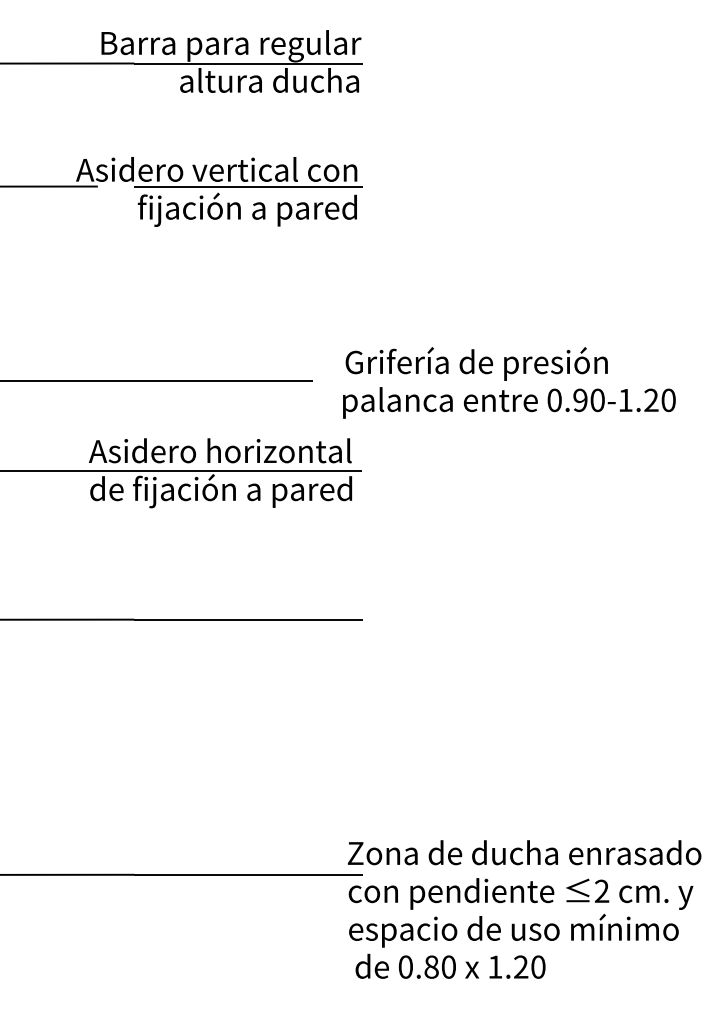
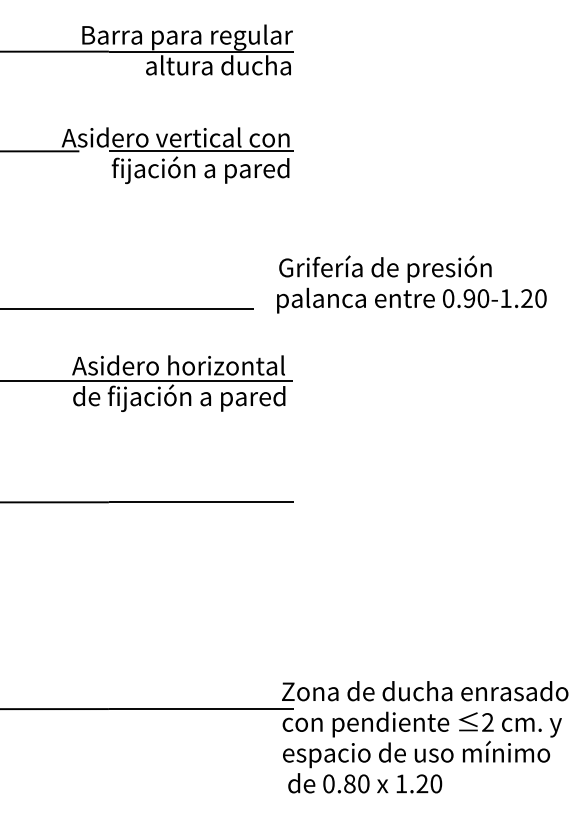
text: (508, 382) -> (411, 284), moved

